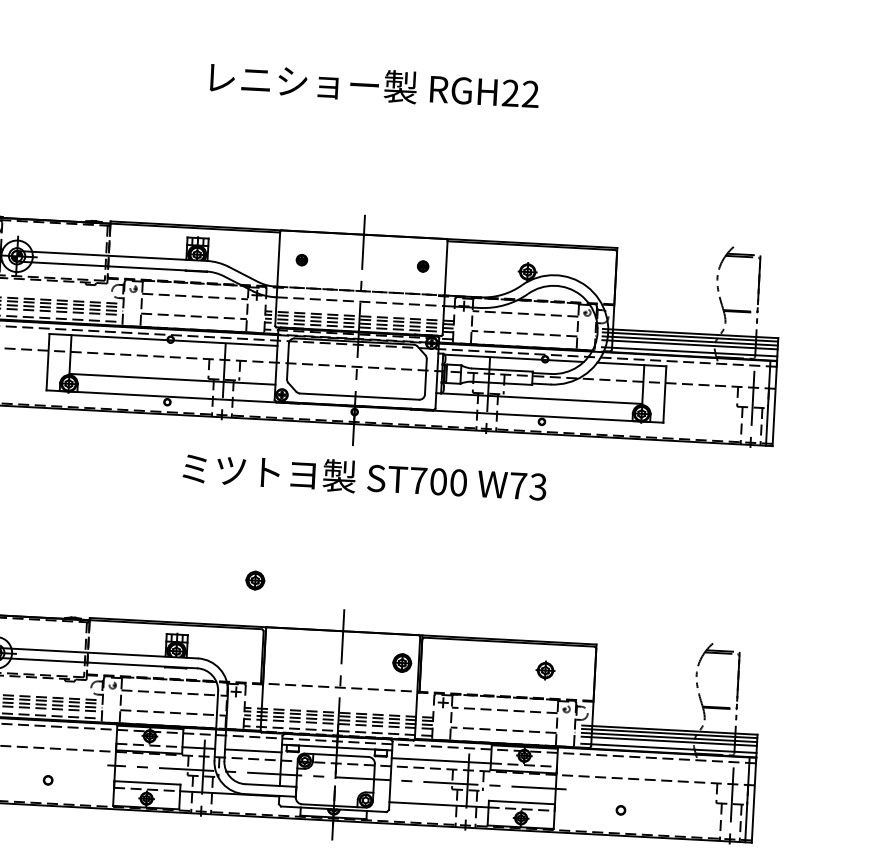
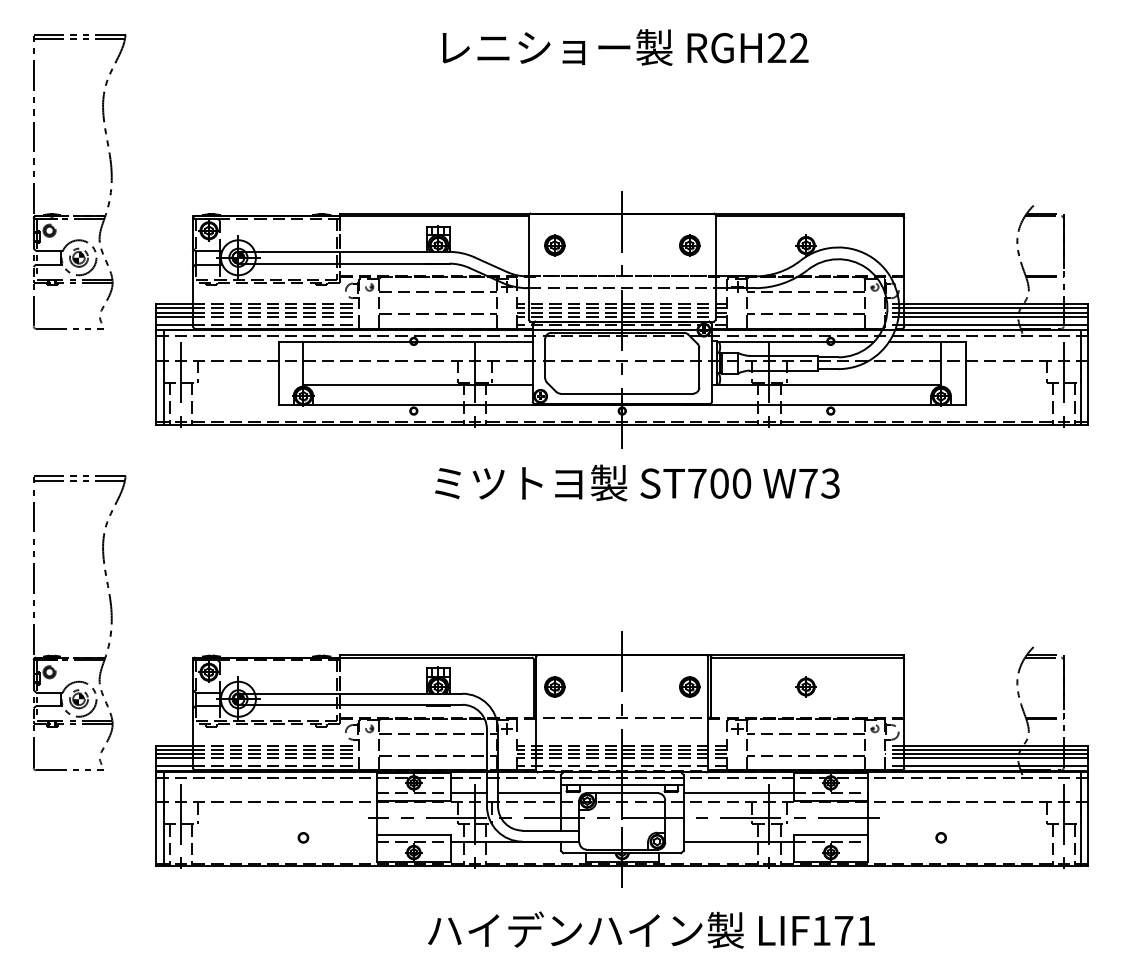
part: (301, 260) -> (554, 245), size x1.67
part: (422, 266) -> (689, 245), size x1.67
part: (255, 580) -> (554, 686), moved
part: (544, 670) -> (805, 686), moved

